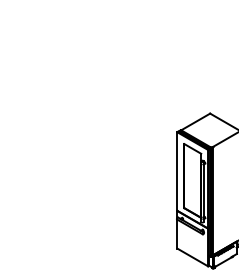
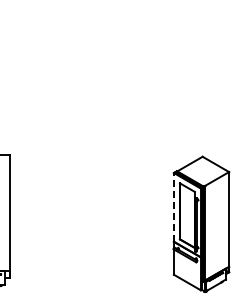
line: (176, 170) -> (173, 206), solid -> dashed

